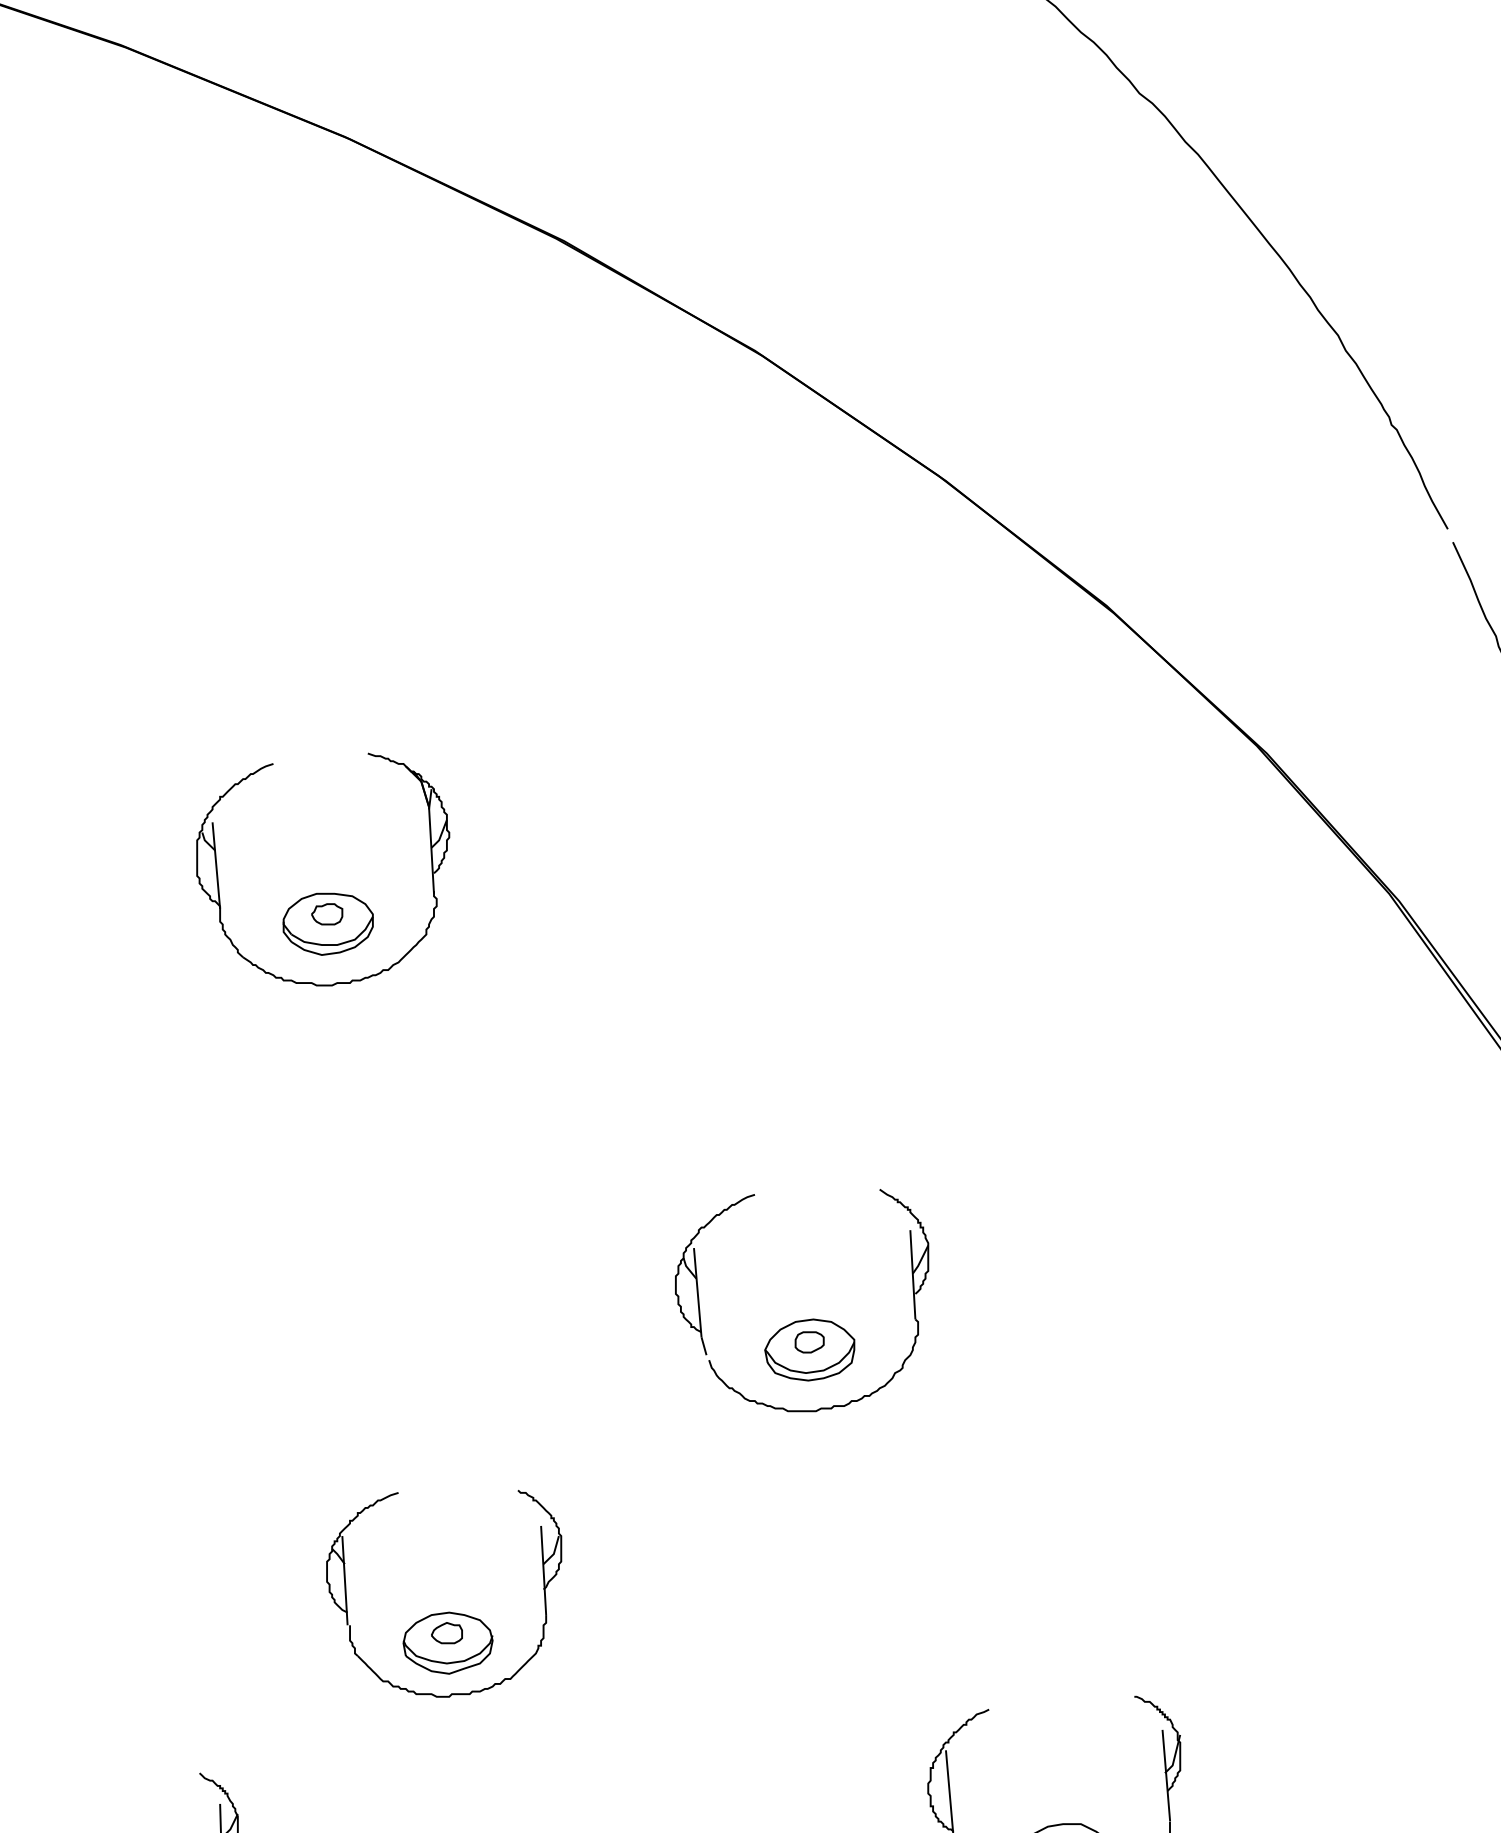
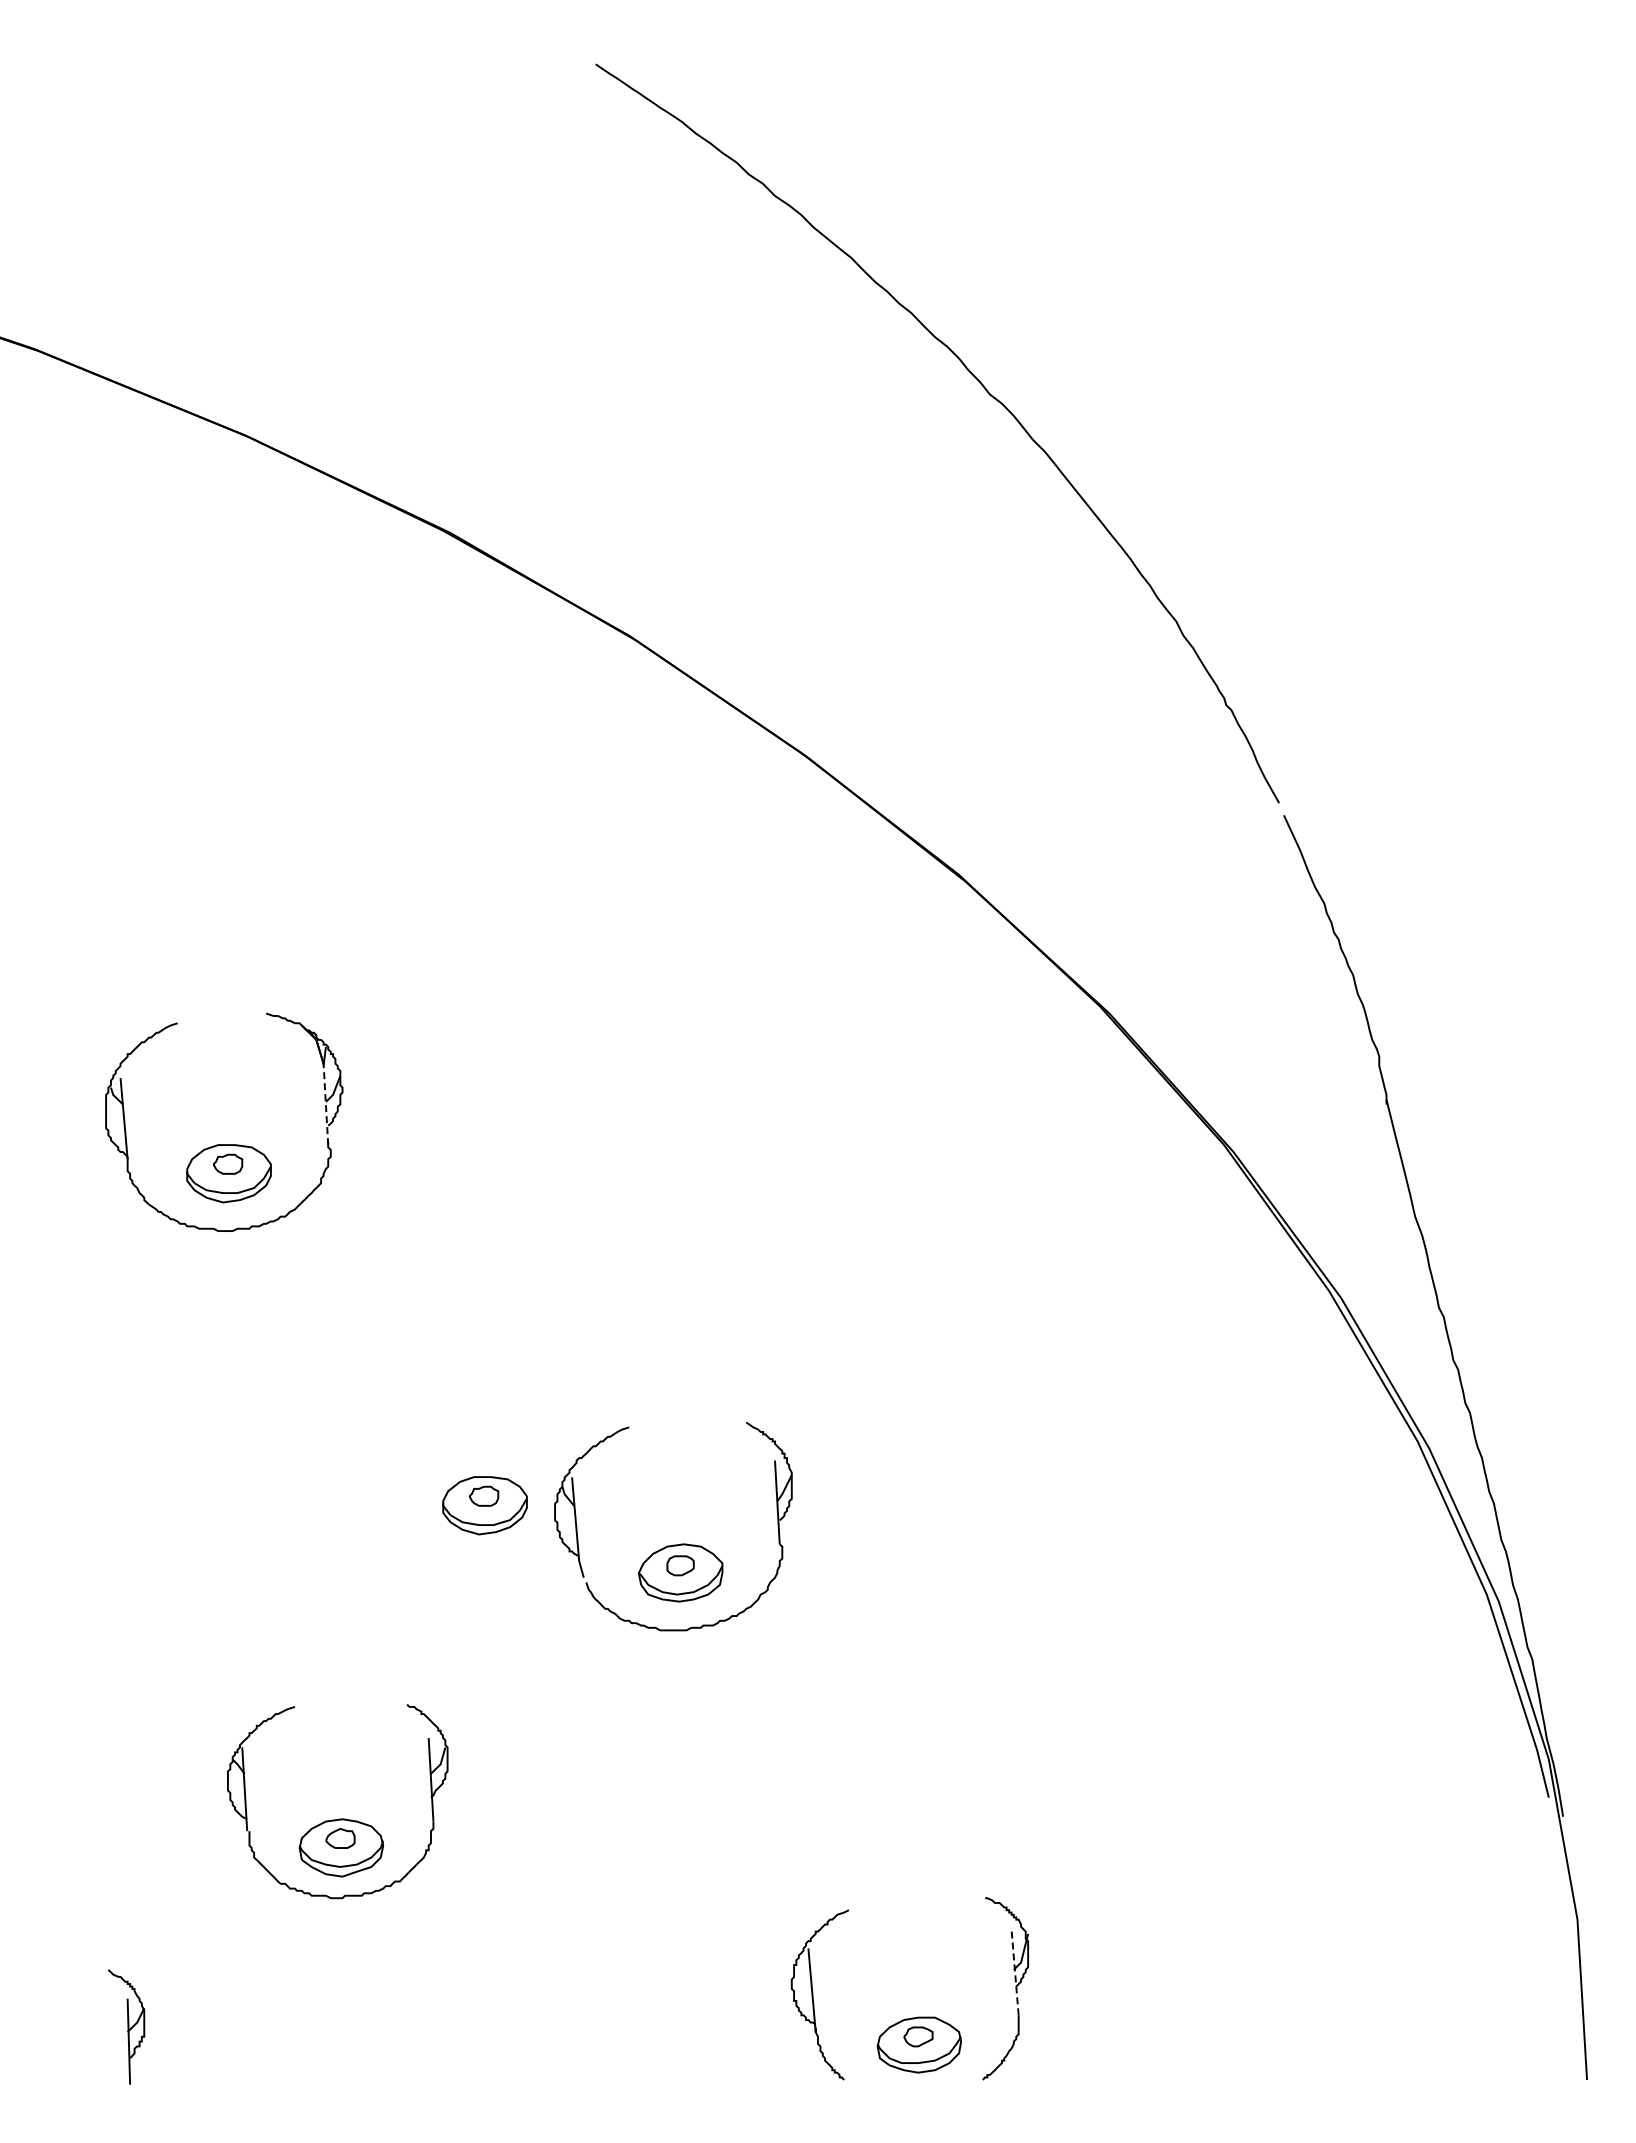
line: (431, 850) -> (325, 1104), solid -> dashed
part: (600, 1278) -> (484, 1505), added
line: (1166, 1774) -> (1015, 1971), solid -> dashed

